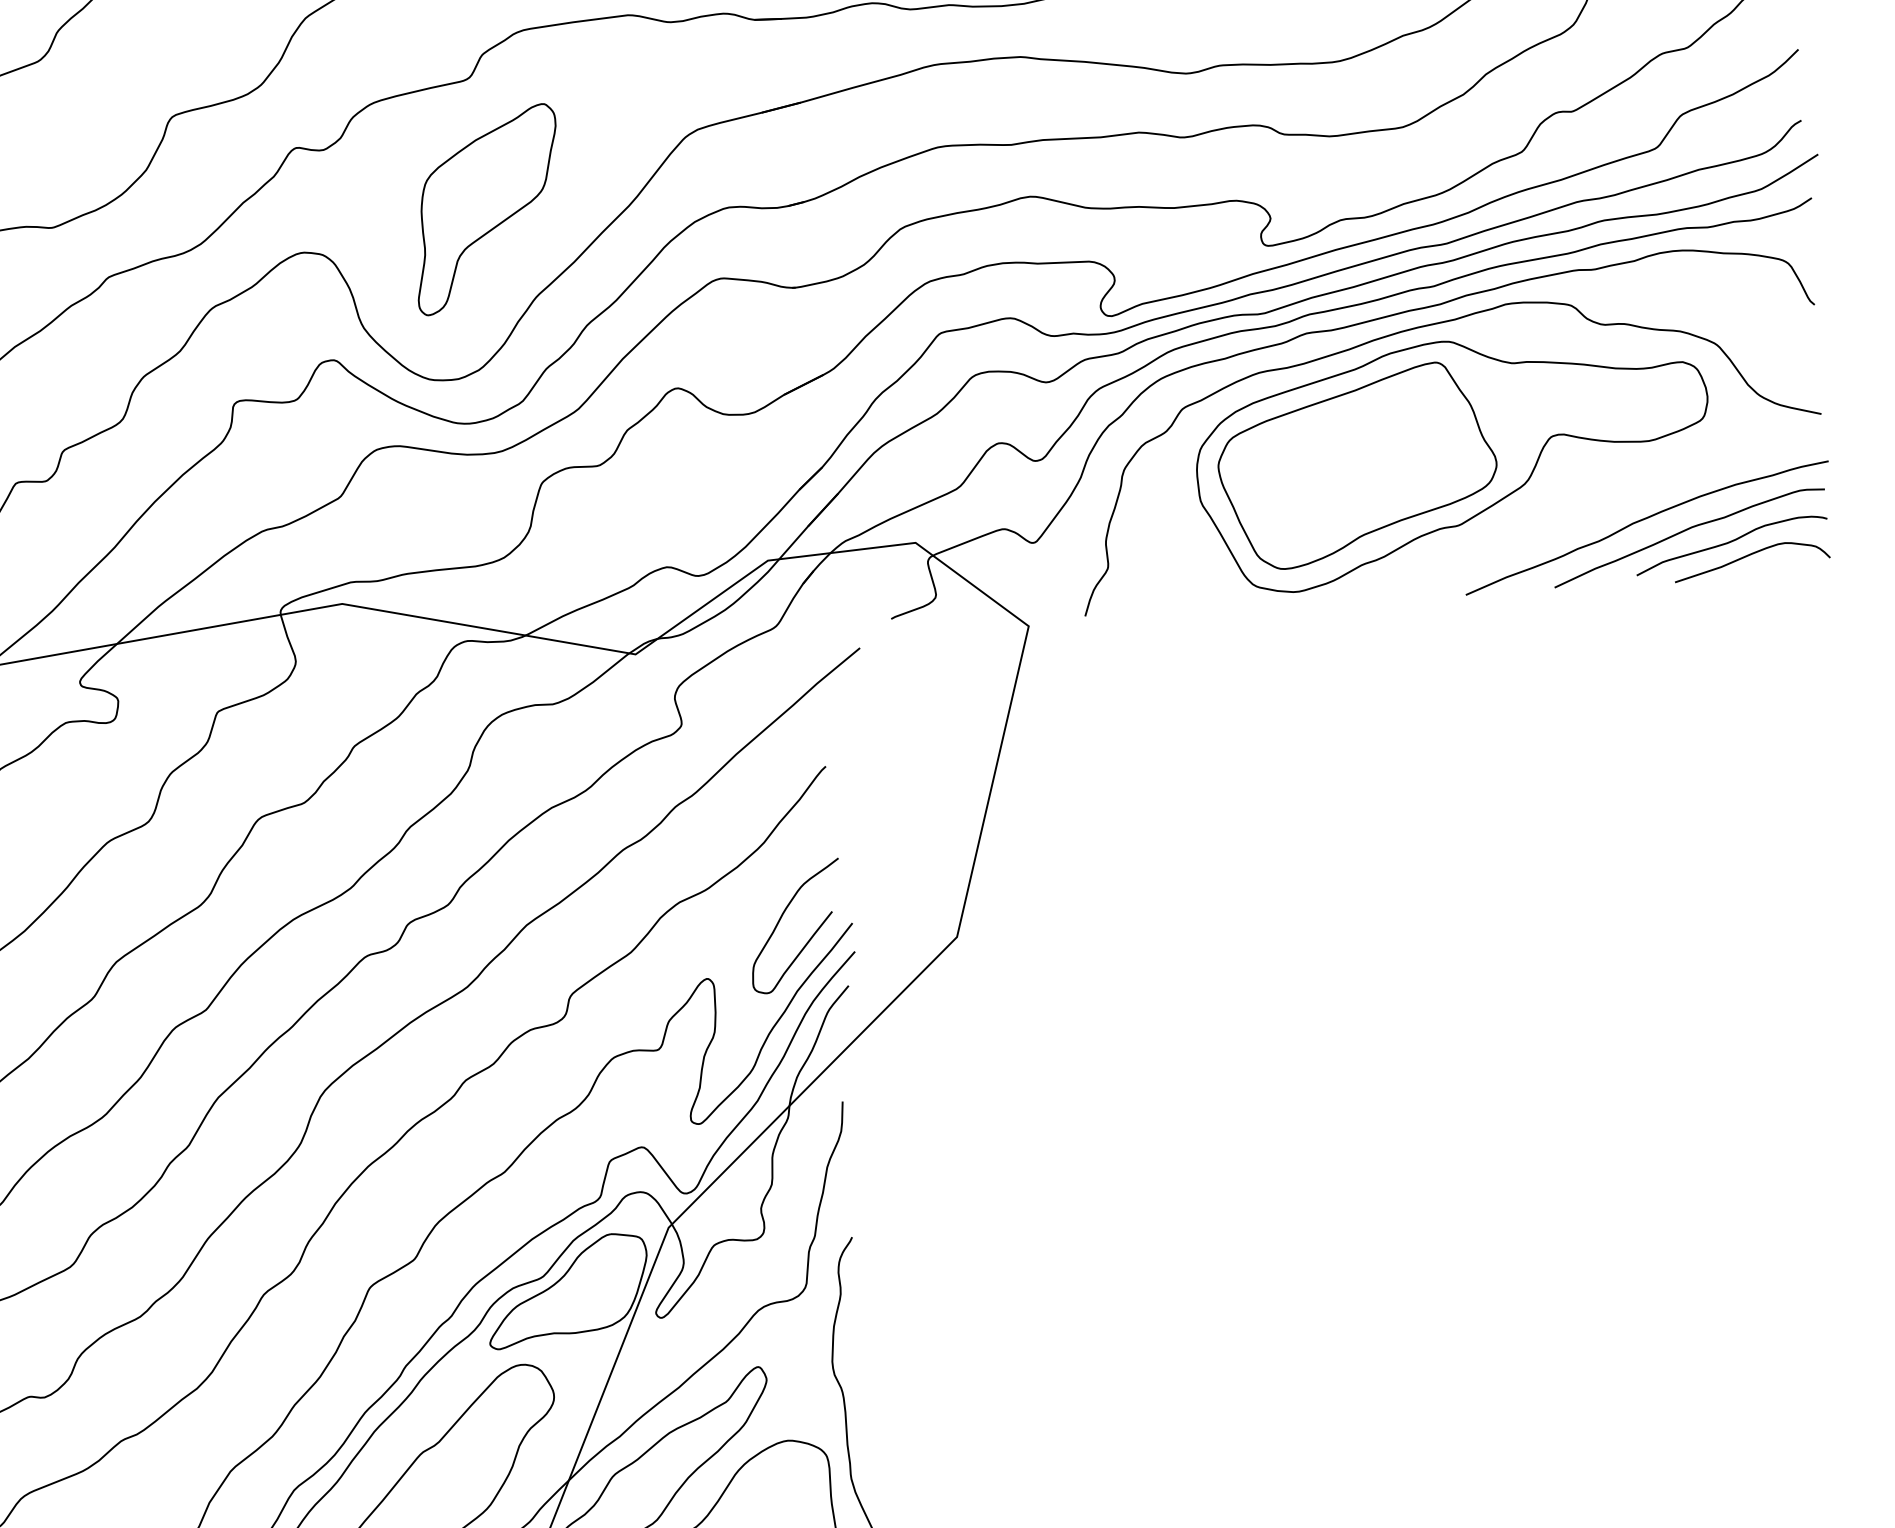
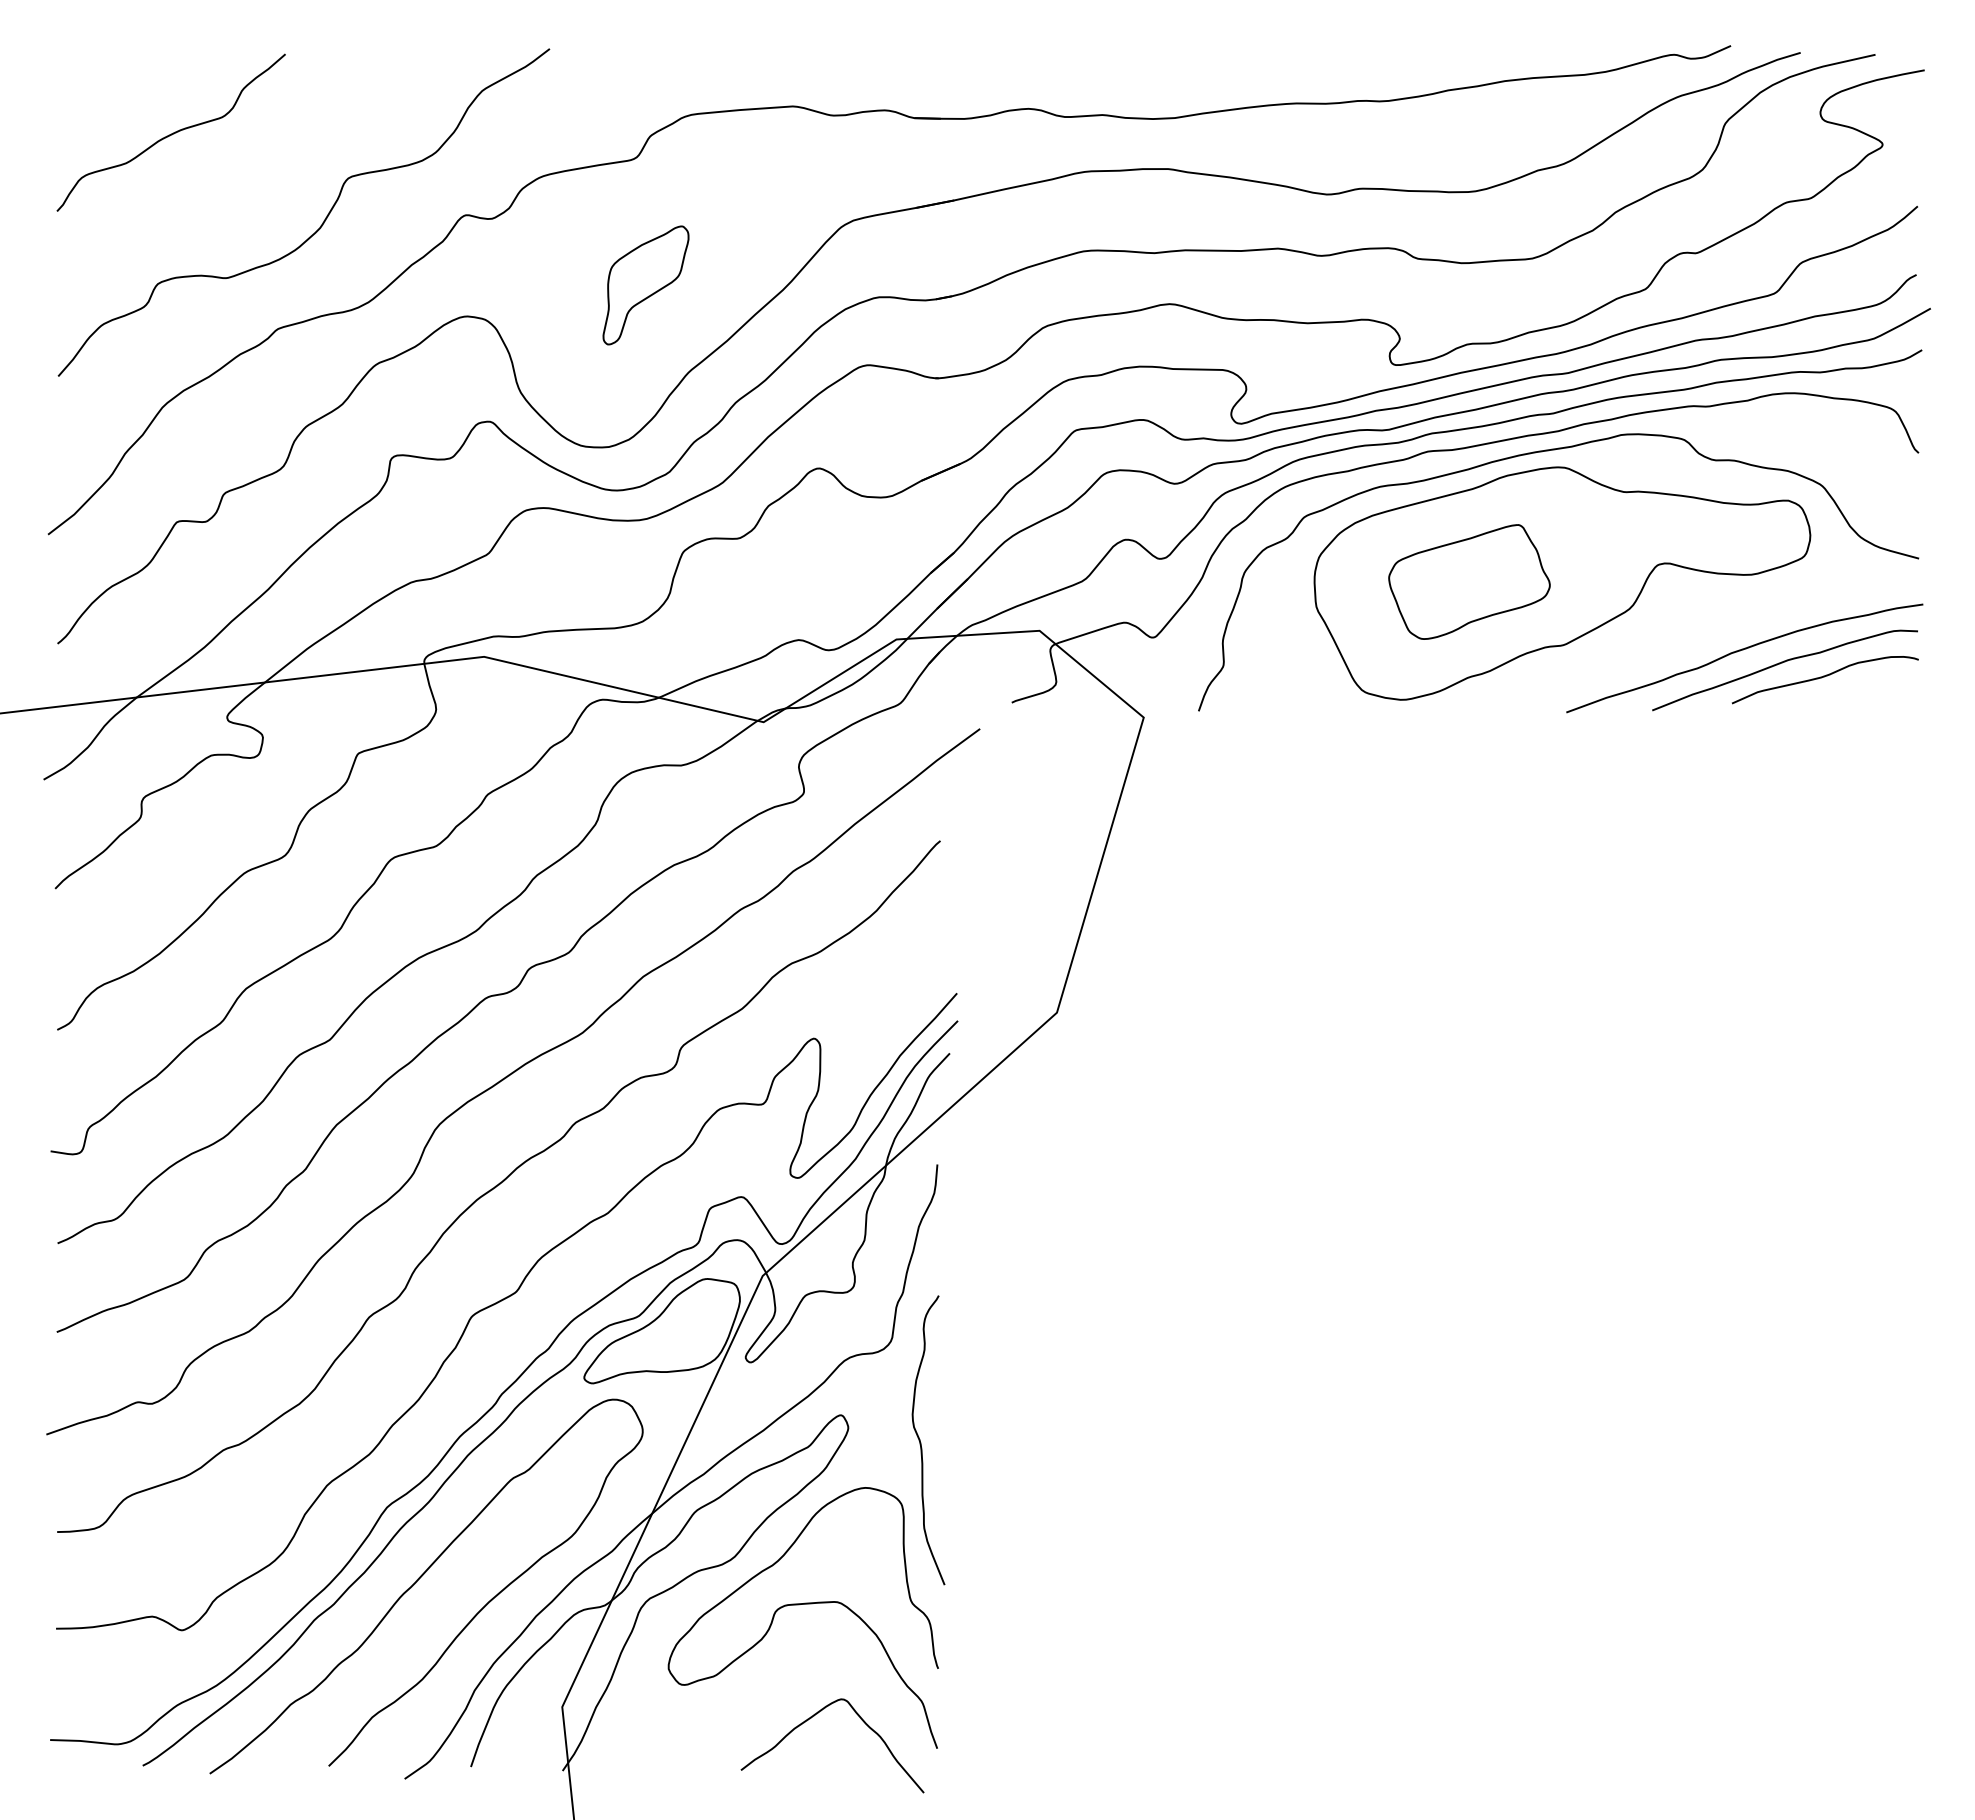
part: (486, 209) -> (645, 285), size x0.6
part: (1357, 465) -> (1469, 581), size x0.6
curve: (1749, 556) -> (1841, 691), removed
curve: (781, 918) -> (889, 984), removed

